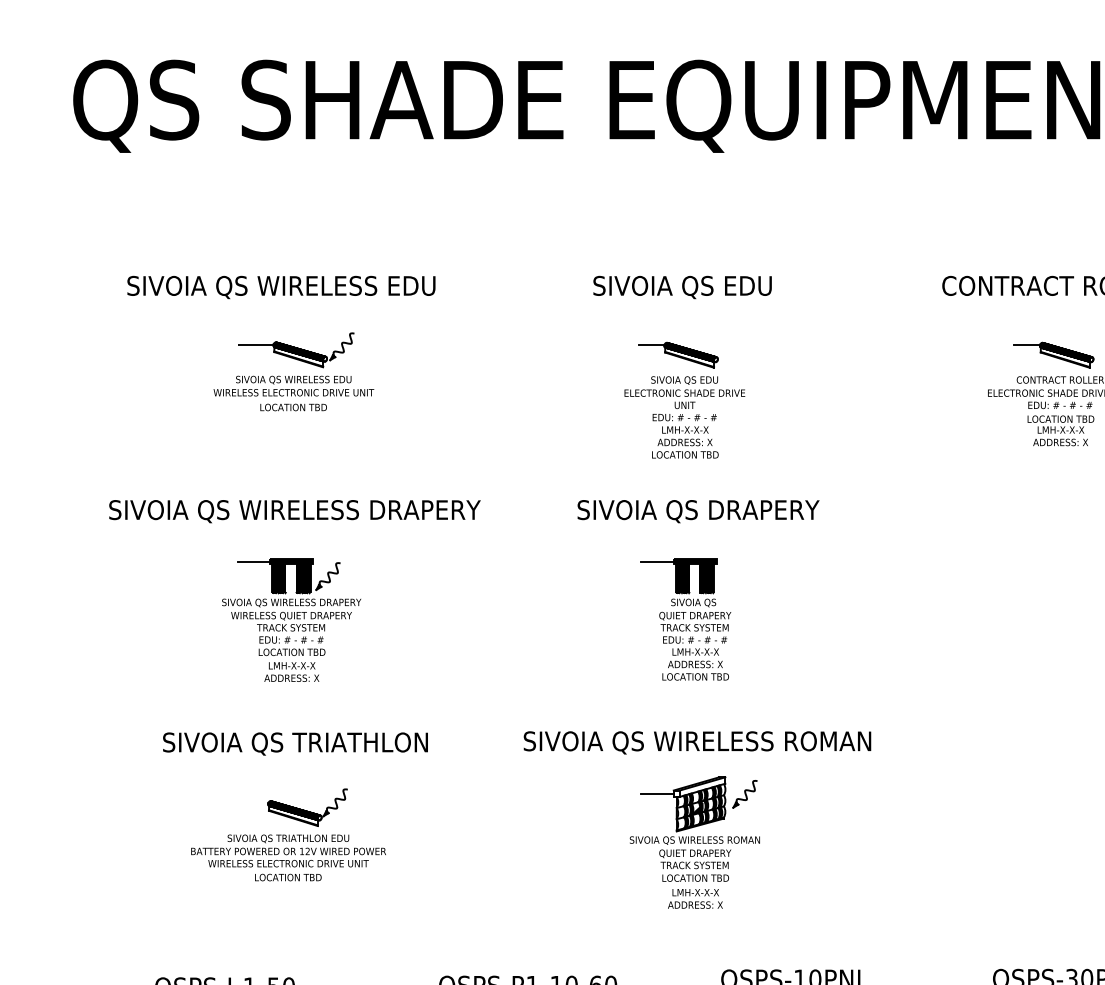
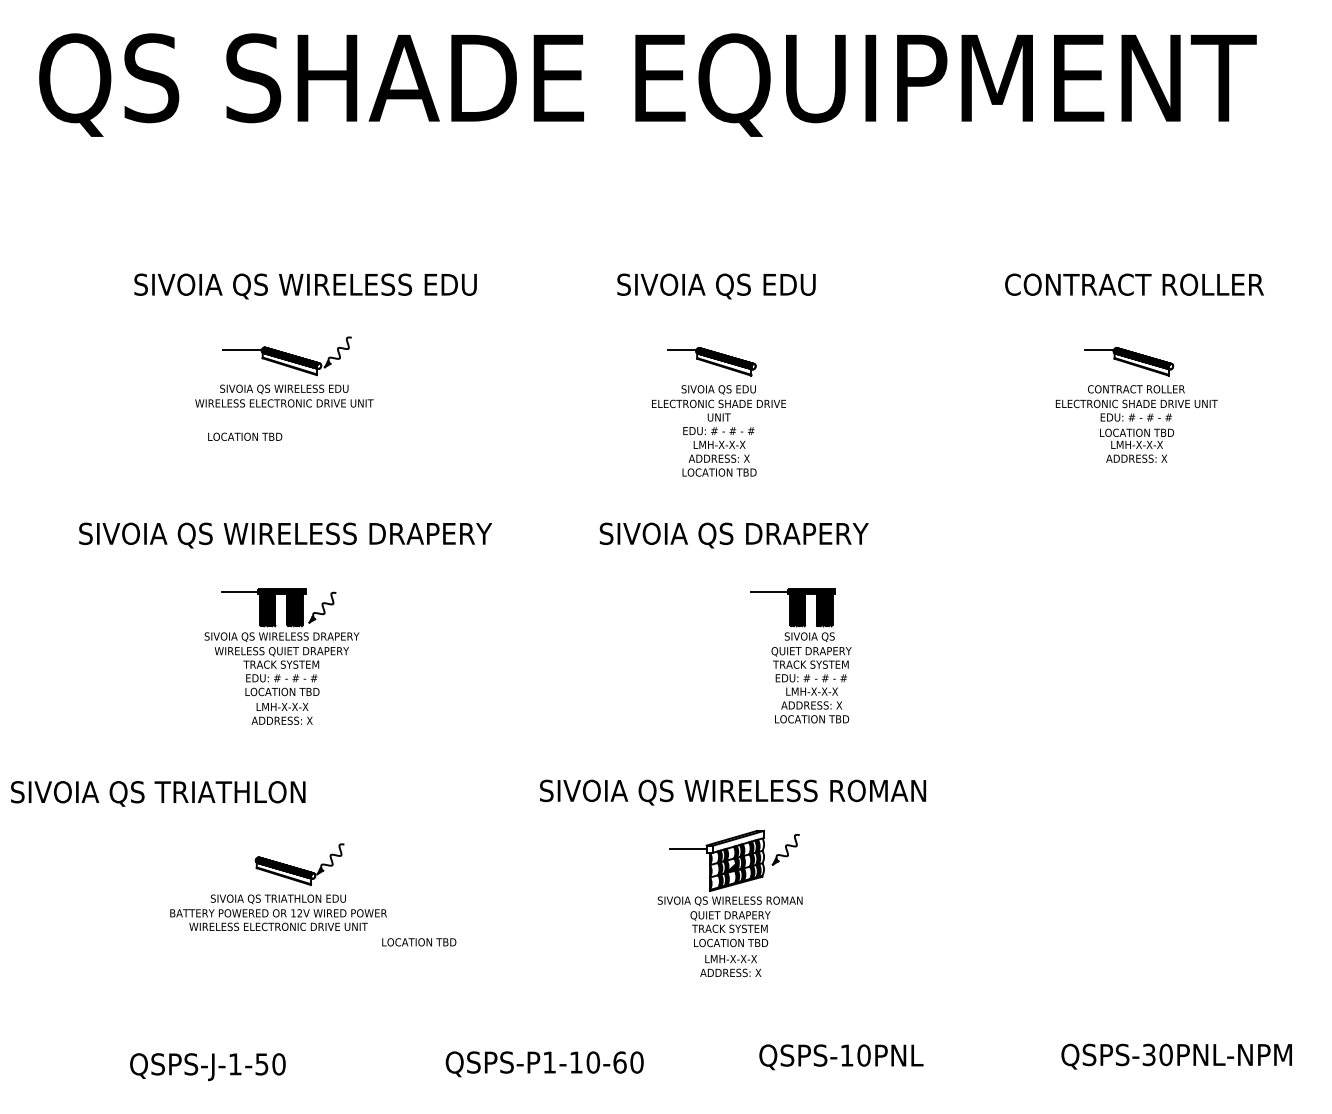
text: (281, 287) -> (305, 286), moved
text: (293, 407) -> (245, 436), moved
part: (685, 619) -> (800, 655), moved
text: (295, 743) -> (158, 793), moved
text: (288, 877) -> (419, 942), moved

